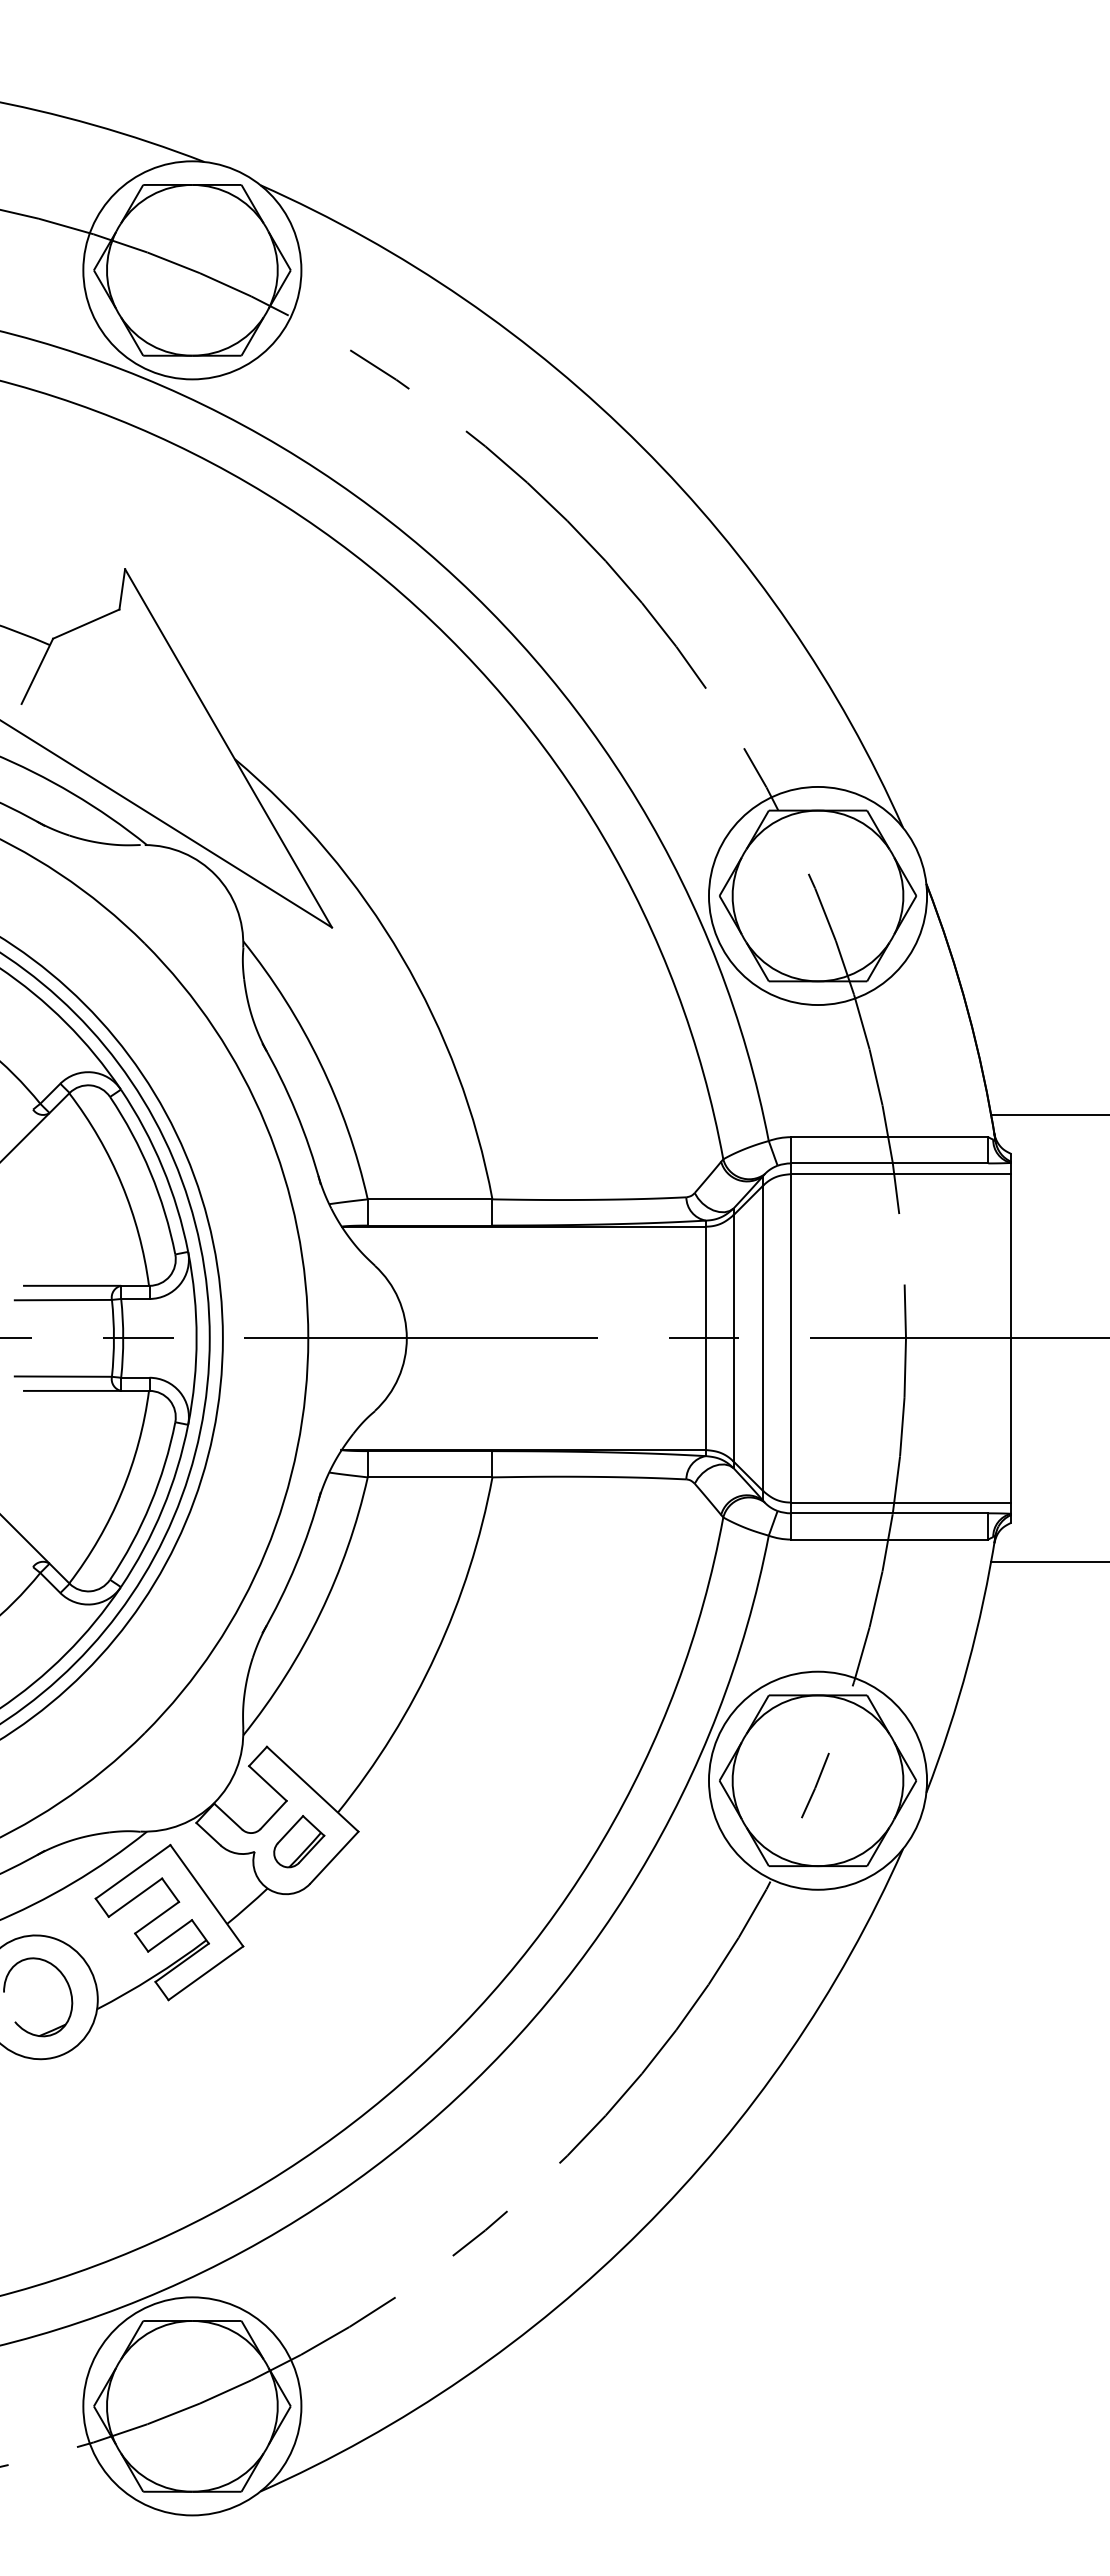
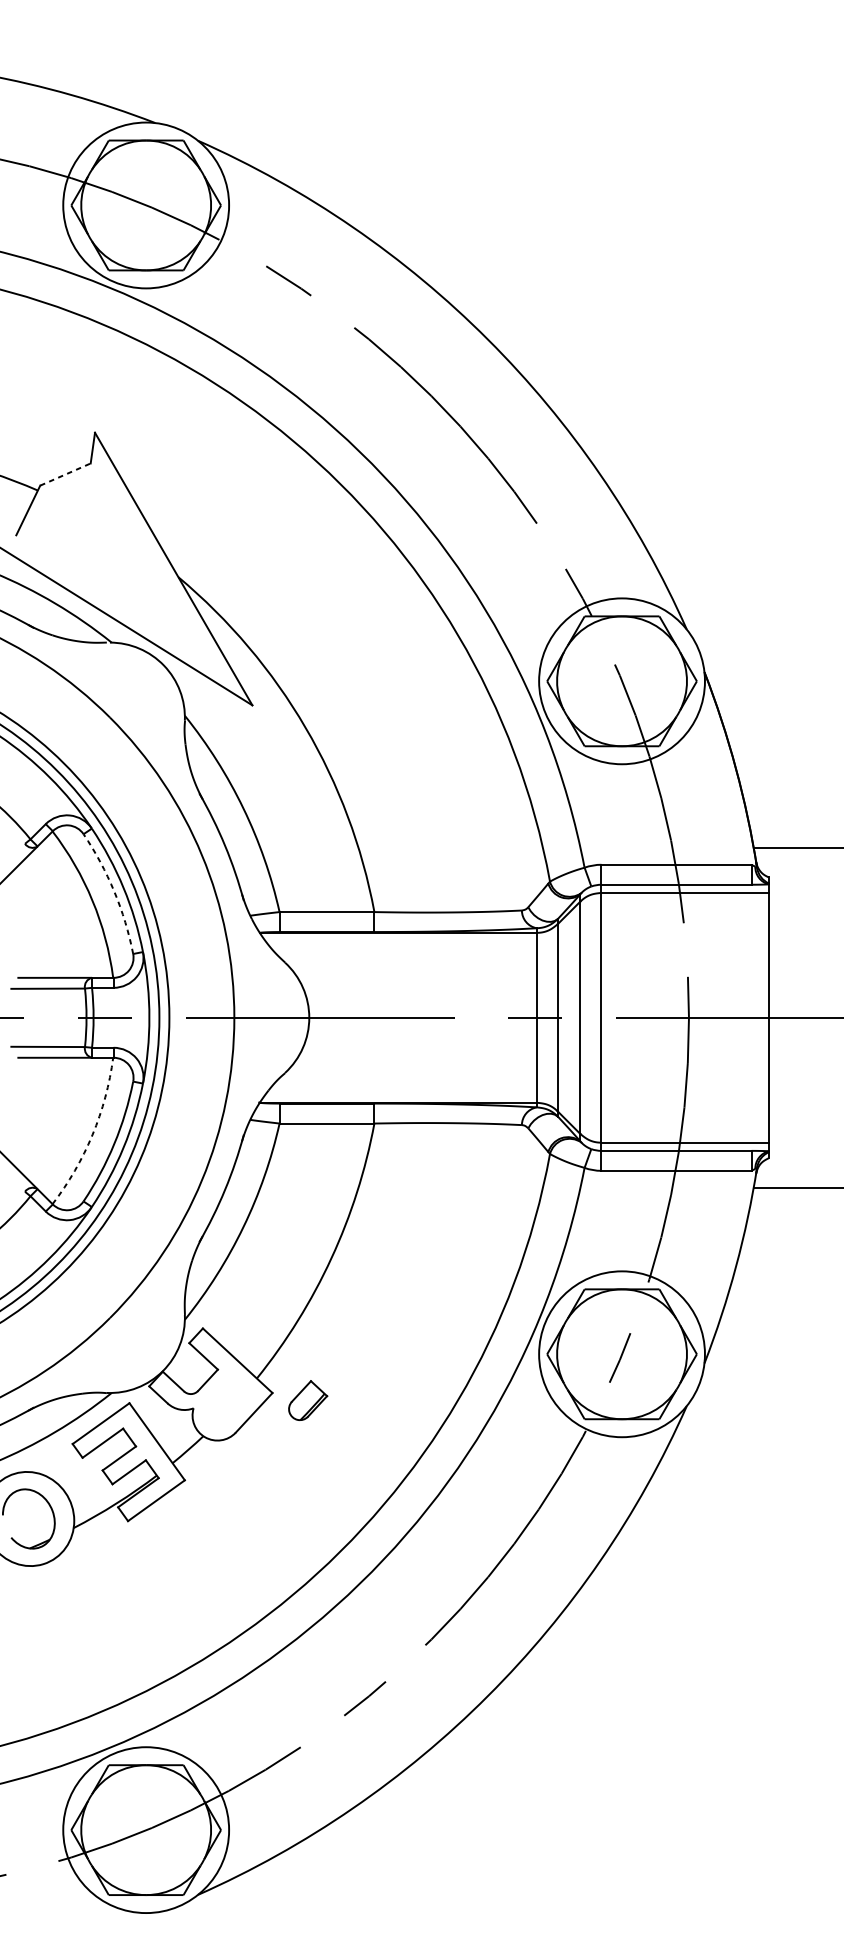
line: (86, 623) -> (65, 474), solid -> dashed
arc: (150, 1172) -> (114, 891), solid -> dashed
arc: (121, 1492) -> (92, 1135), solid -> dashed
part: (299, 1841) -> (308, 1400), moved

